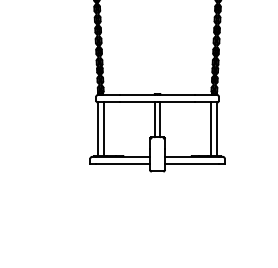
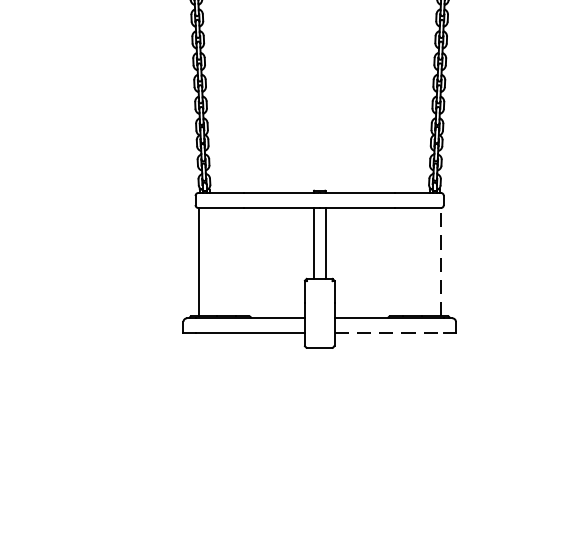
line: (103, 128) -> (209, 260), removed
line: (211, 128) -> (429, 260), removed
line: (217, 129) -> (441, 262), solid -> dashed
line: (191, 164) -> (388, 333), solid -> dashed

